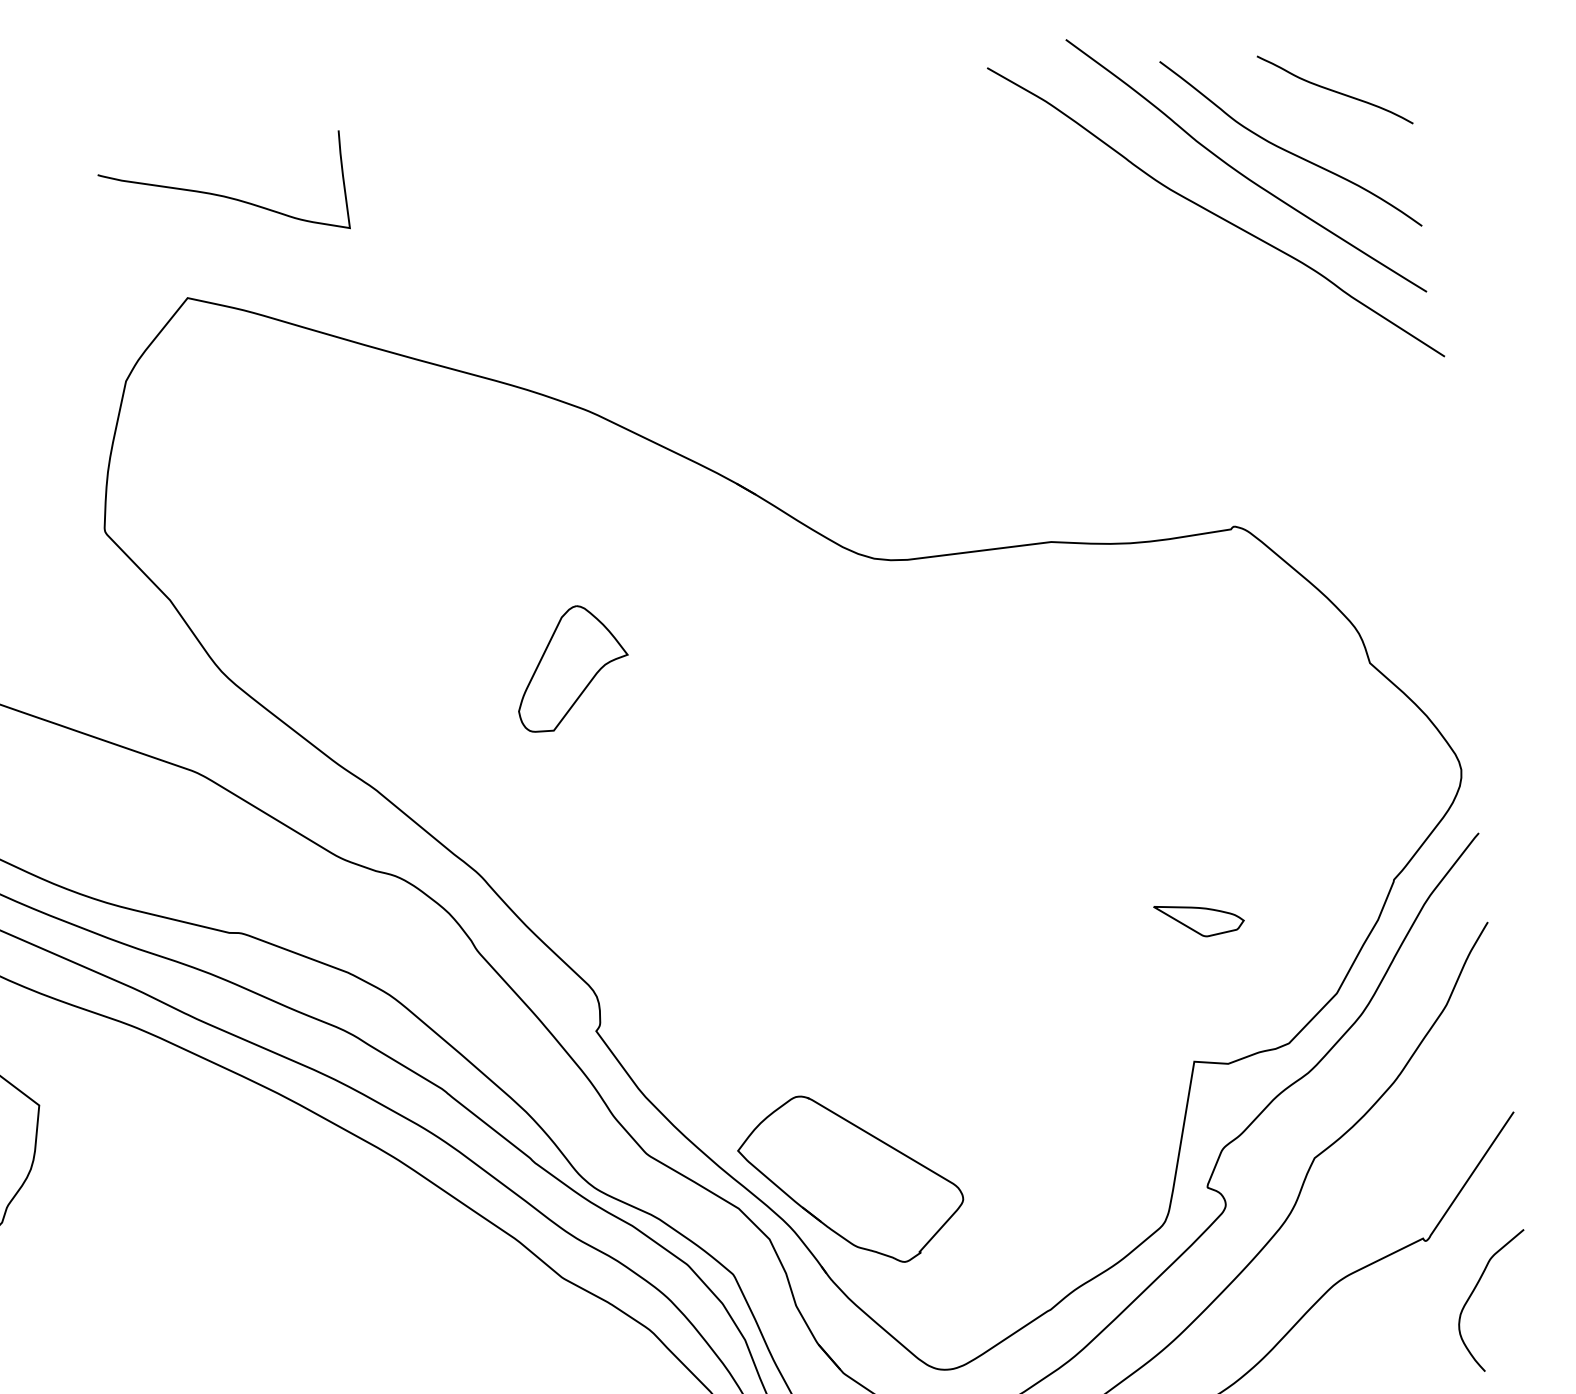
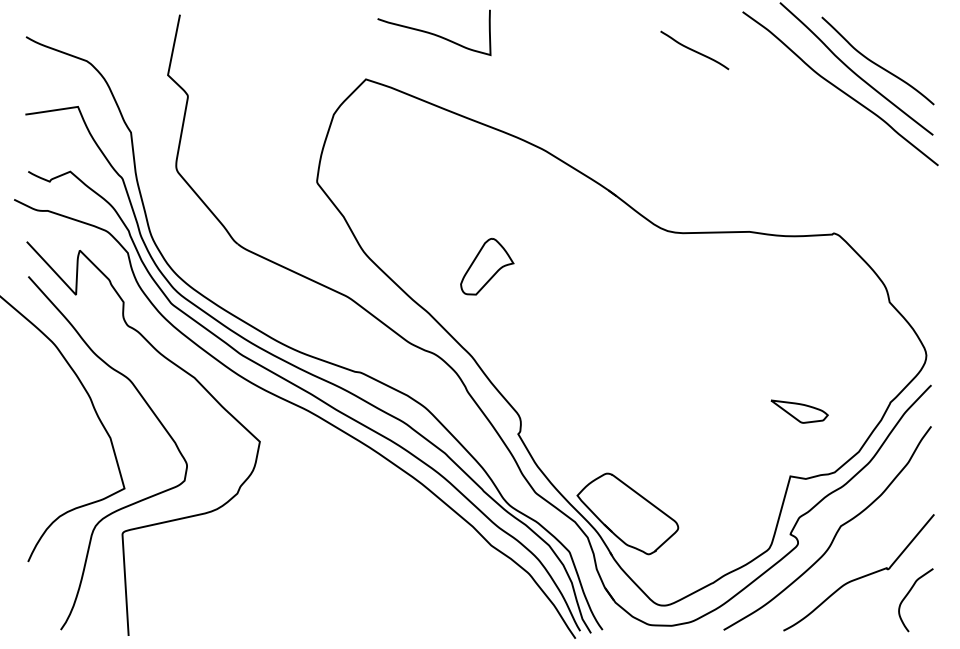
curve: (1334, 90) -> (694, 50), moved
curve: (223, 193) -> (434, 33), moved
part: (572, 667) -> (487, 266), moved
part: (1199, 919) -> (799, 411), size x1.4

